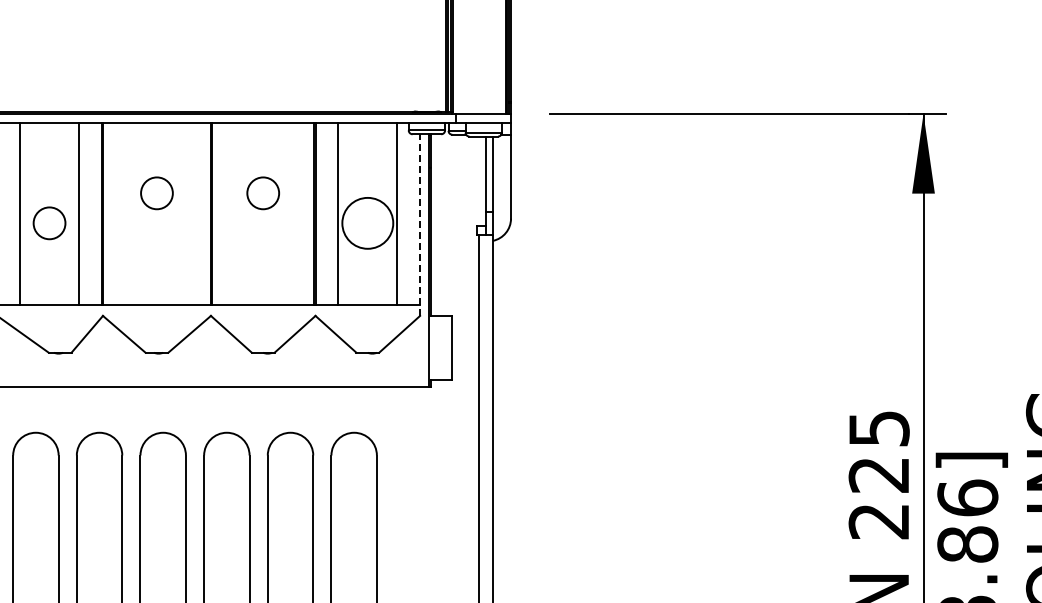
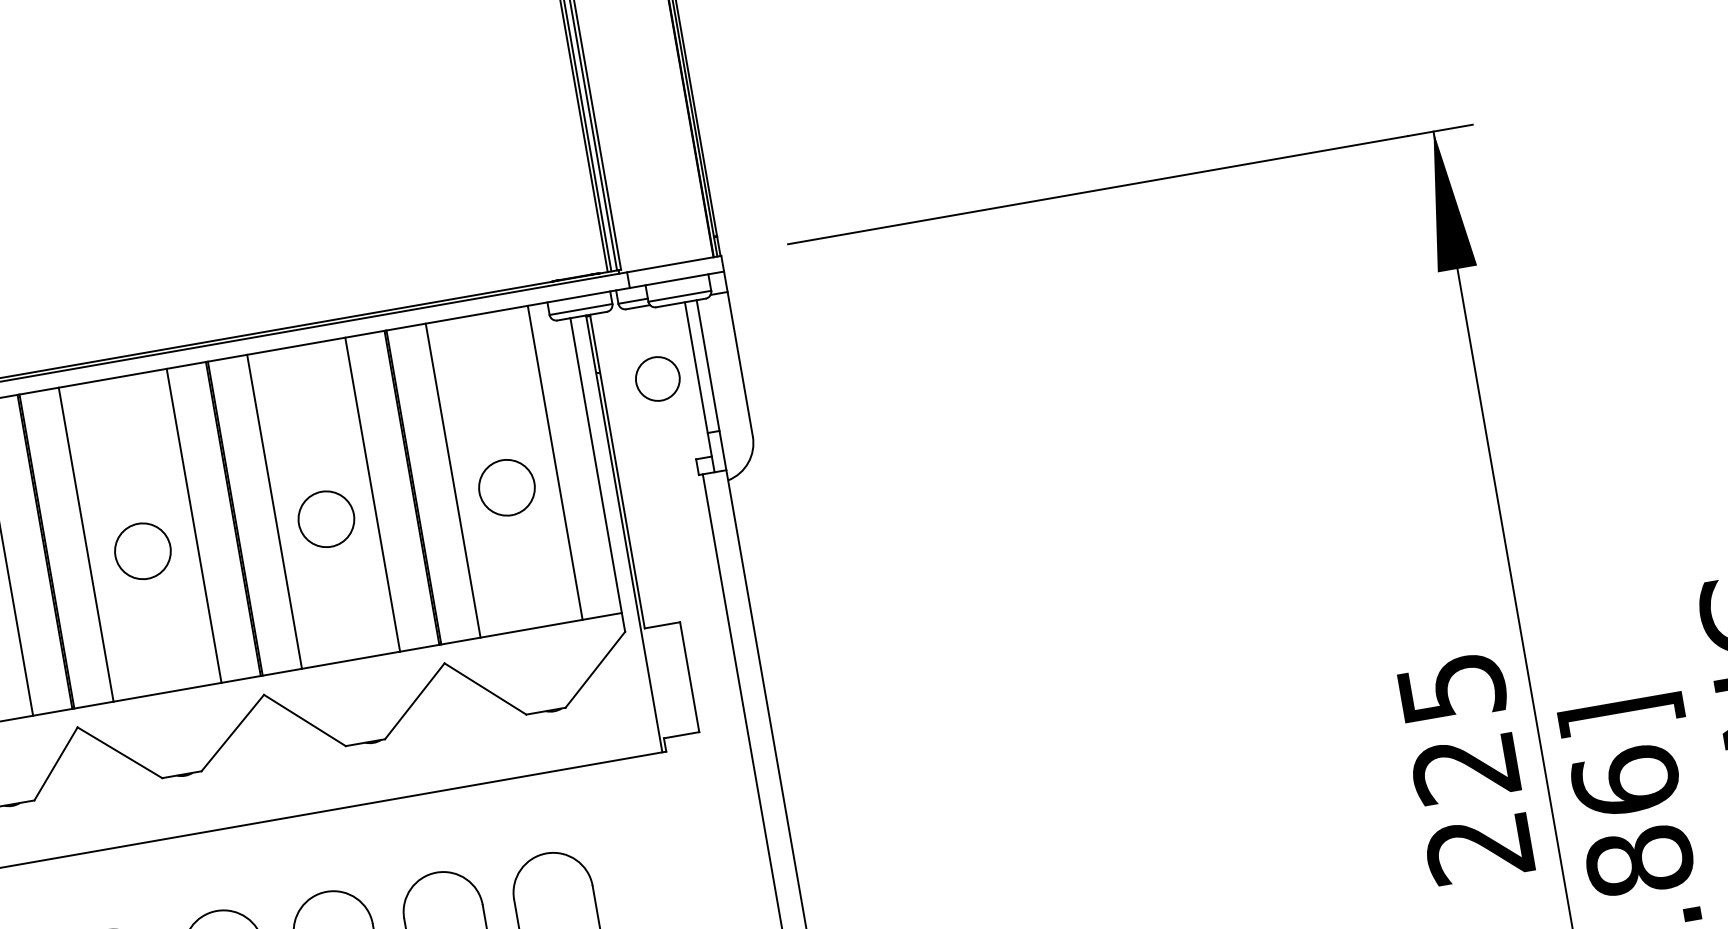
circle: (462, 176) -> (656, 378), added
circle: (156, 193) -> (142, 551), moved
circle: (262, 193) -> (325, 519), moved
line: (125, 214) -> (85, 545), added
line: (188, 214) -> (194, 526), added
line: (234, 214) -> (274, 512), added
line: (291, 214) -> (372, 495), added
circle: (367, 223) -> (506, 488), size x0.62
line: (420, 225) -> (598, 475), dashed -> solid

